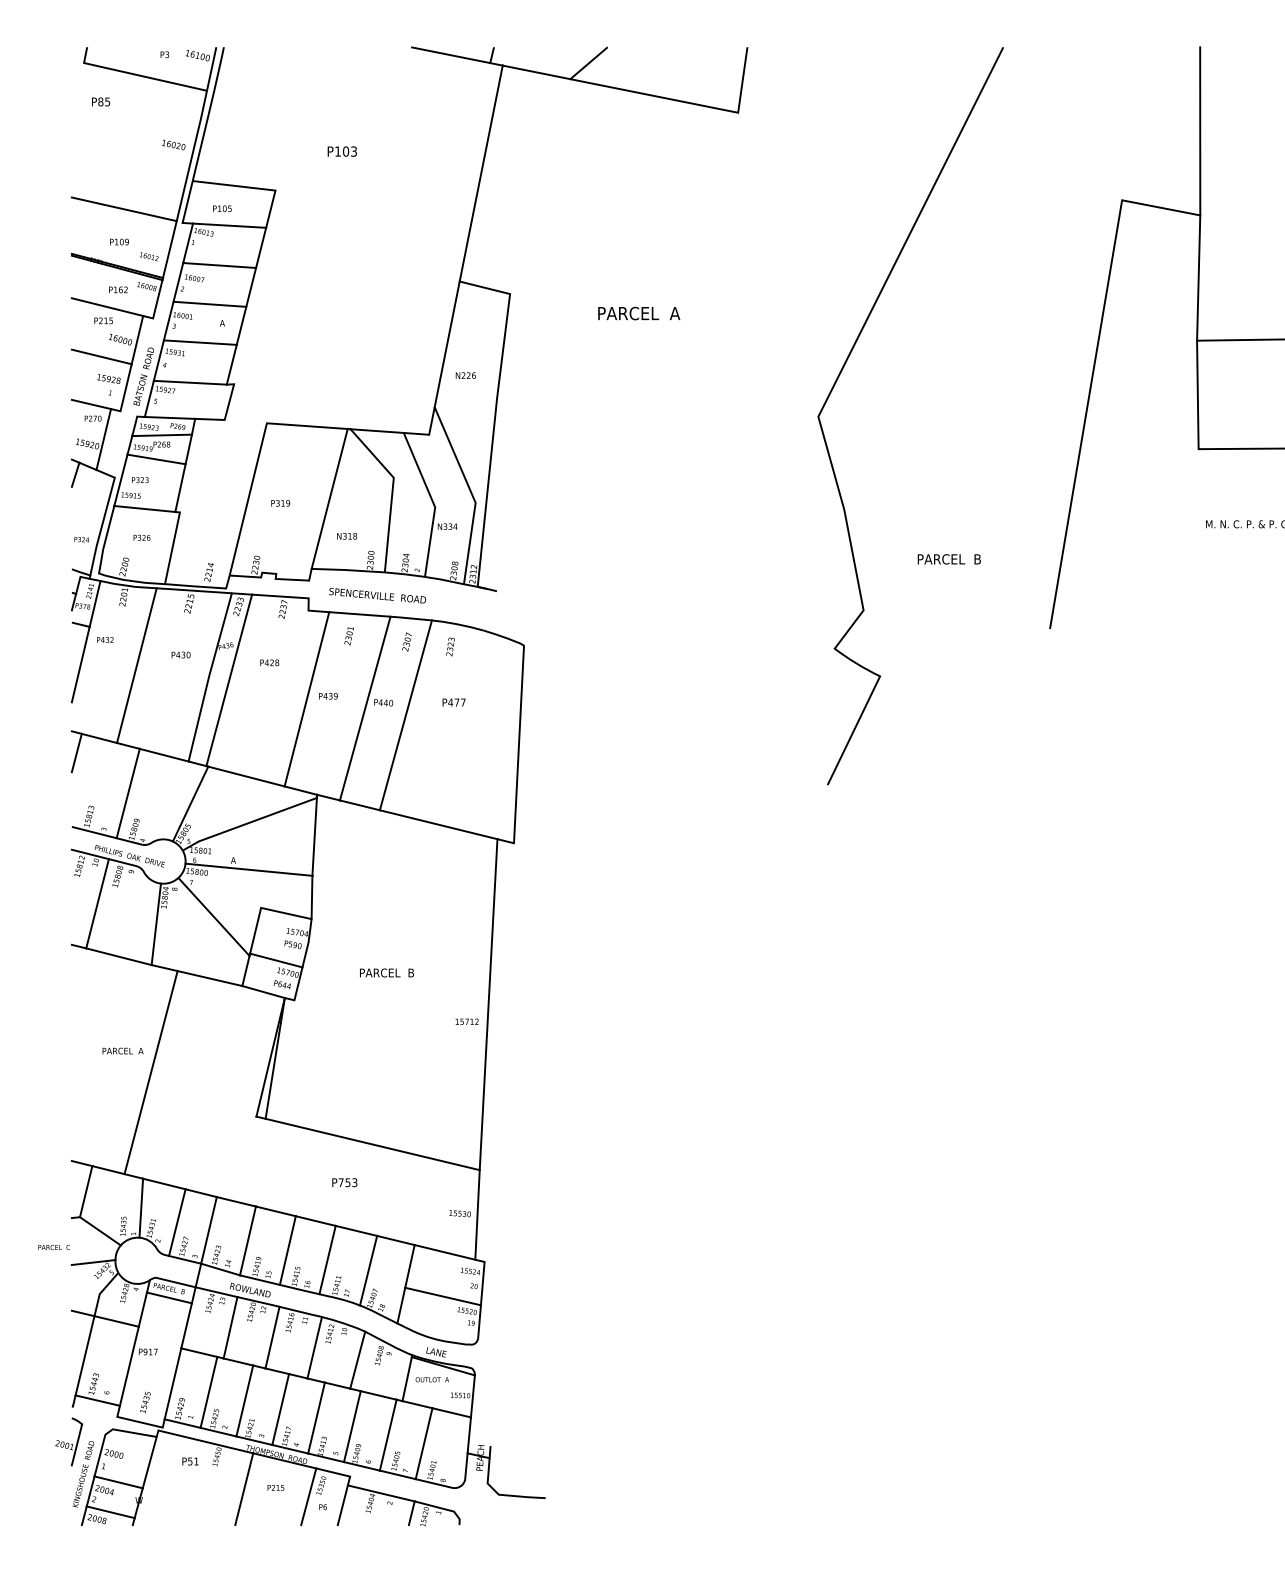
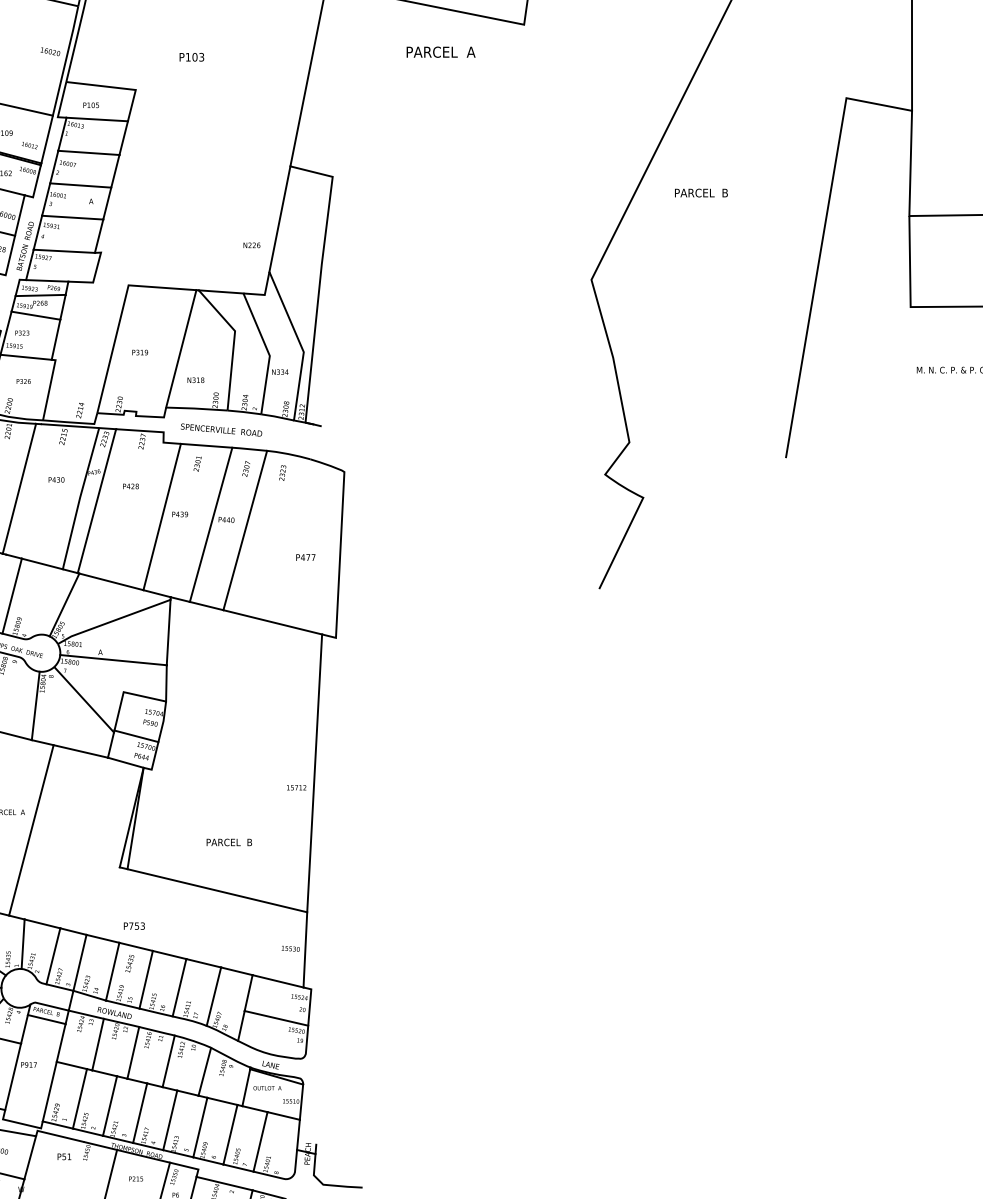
text: (639, 313) -> (441, 52), moved
text: (465, 375) -> (251, 245), moved
text: (948, 559) -> (700, 193), moved
text: (453, 702) -> (305, 557), moved
text: (386, 972) -> (228, 842), moved
text: (344, 1182) -> (134, 926), moved
text: (145, 1402) -> (129, 963), moved

